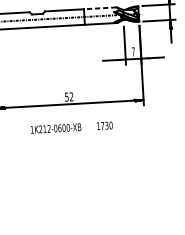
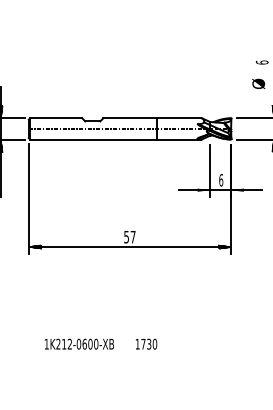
line: (99, 8) -> (178, 118), dashed -> solid
text: (133, 52) -> (221, 180), 7 -> 6
text: (71, 96) -> (132, 236), 52 -> 57
text: (72, 127) -> (101, 343), moved

